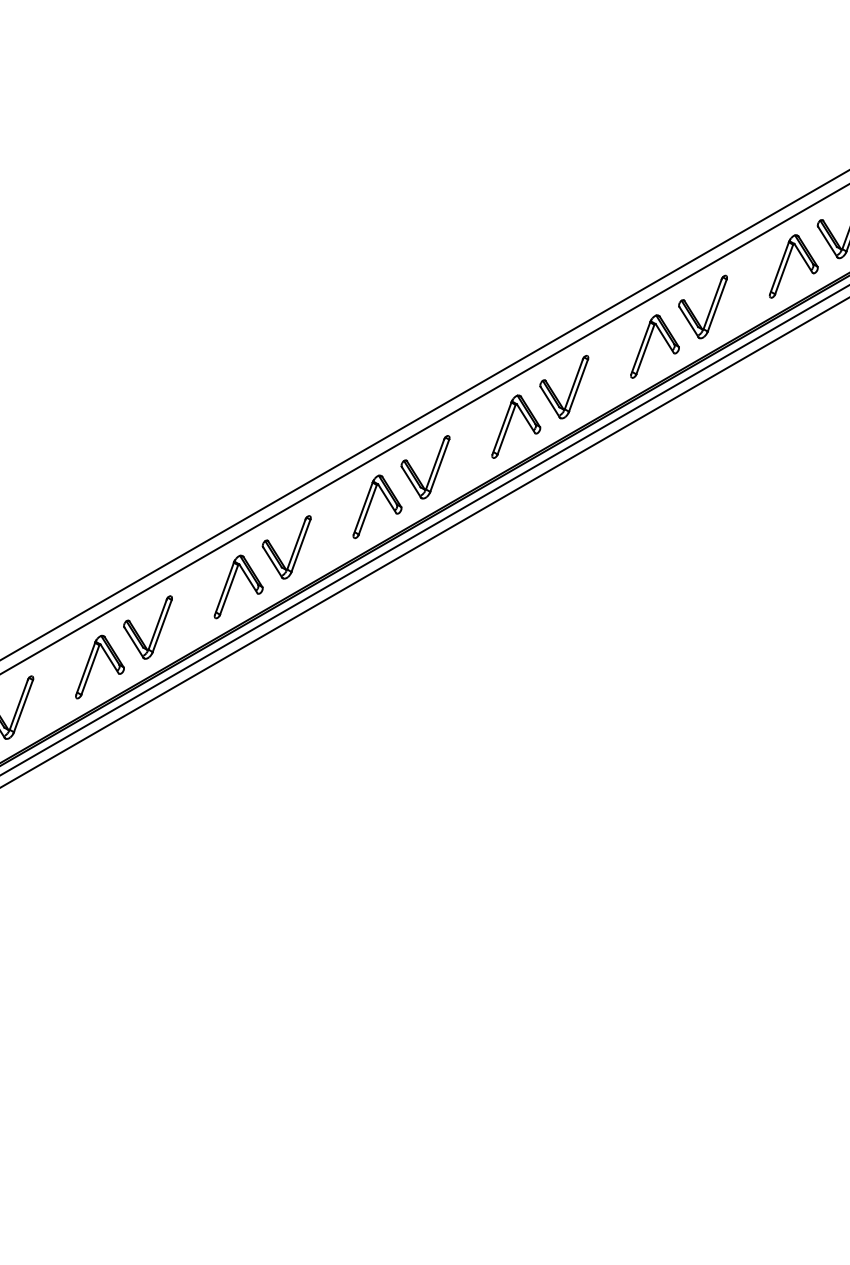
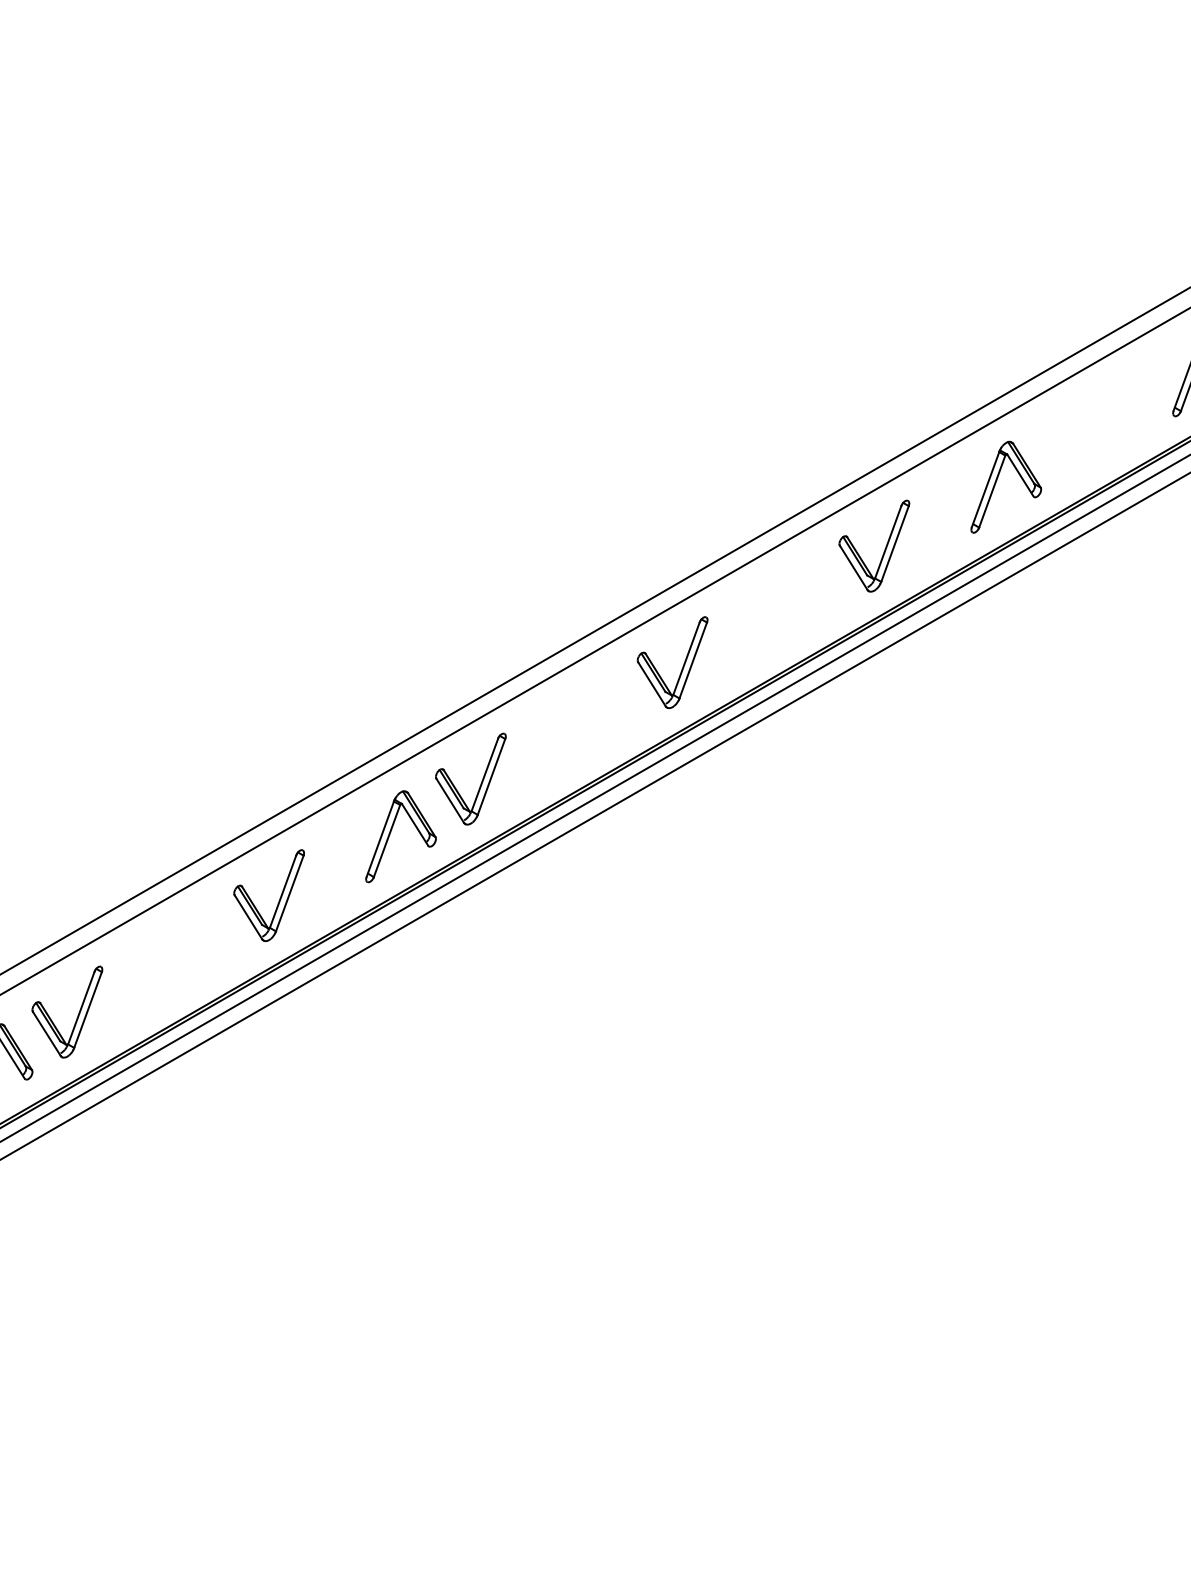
part: (709, 309) -> (1085, 433), removed
part: (509, 425) -> (794, 601), removed
part: (371, 503) -> (594, 715), removed
part: (93, 664) -> (189, 949), removed

